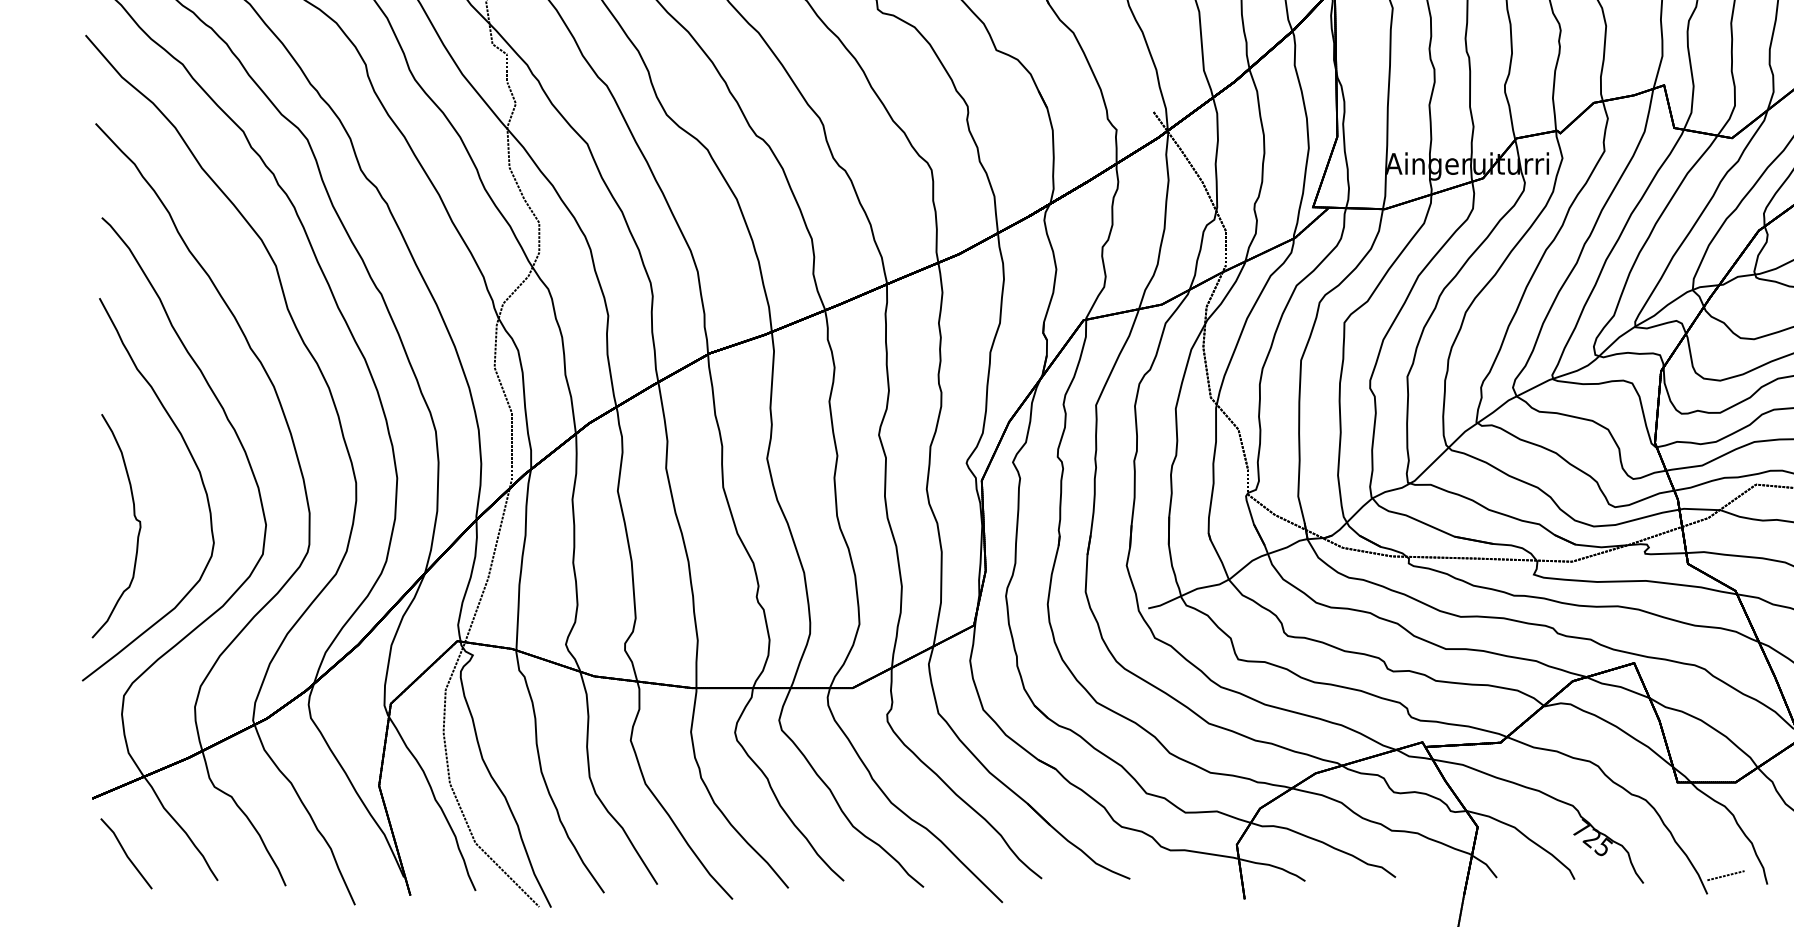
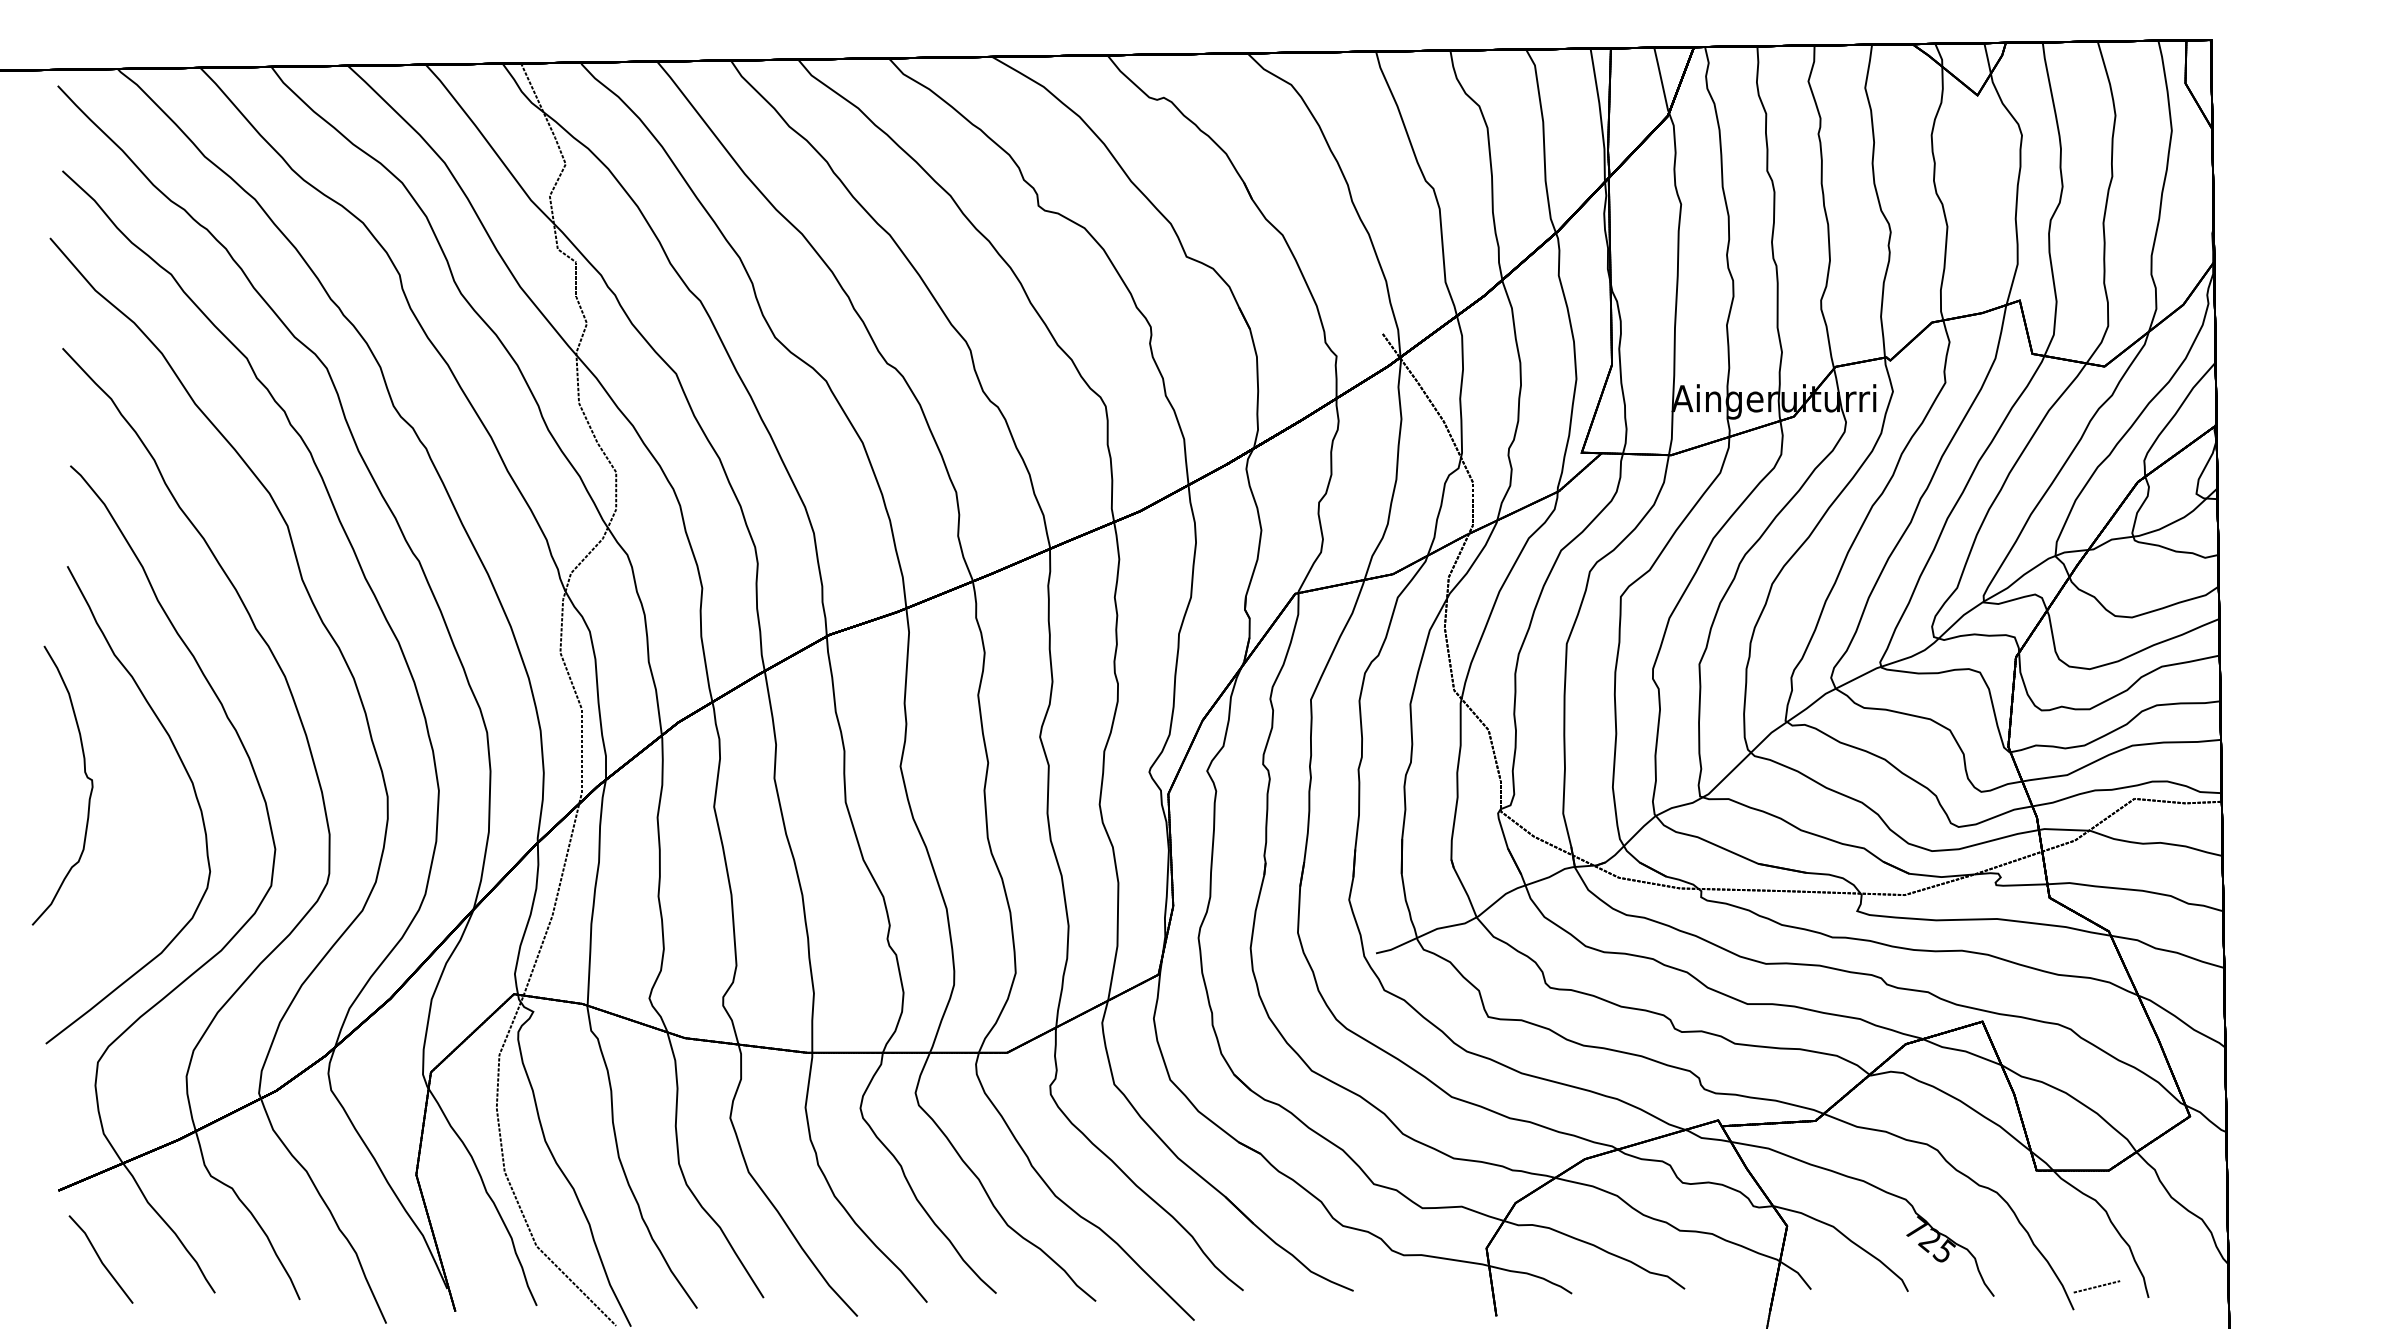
part: (134, 516) -> (84, 773), moved

